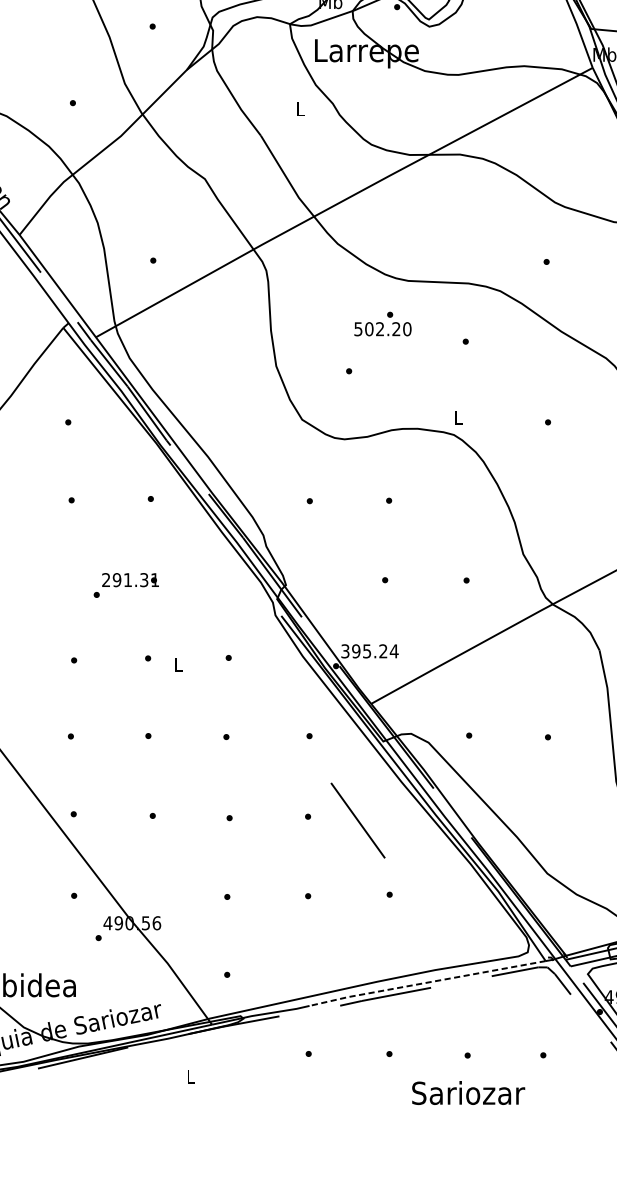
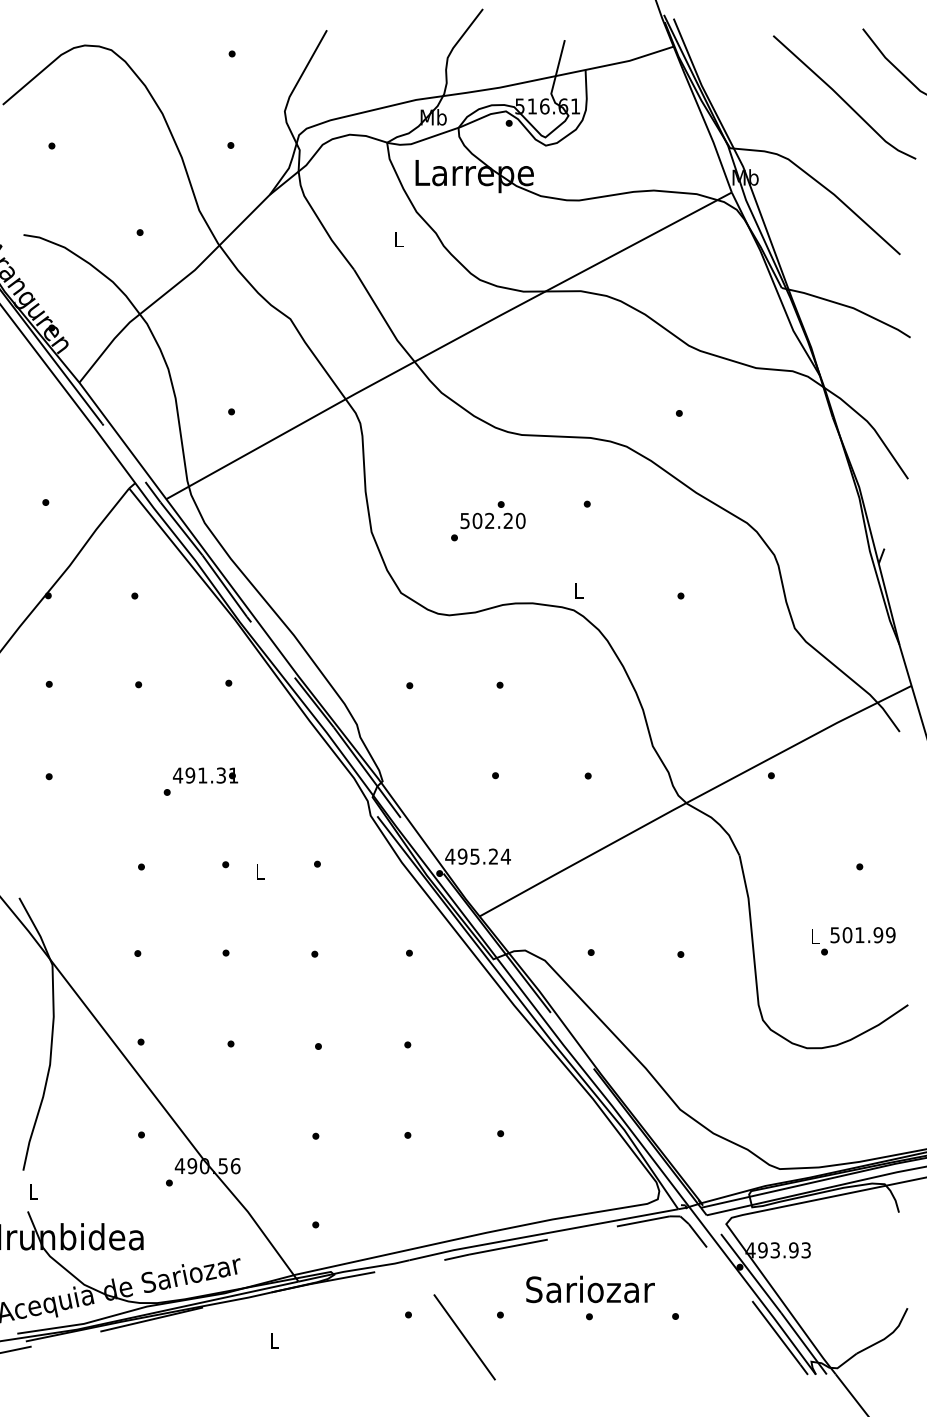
text: (382, 324) -> (492, 515), moved
text: (105, 580) -> (177, 775), 291.31 -> 491.31
text: (345, 651) -> (450, 856), 395.24 -> 495.24
line: (357, 820) -> (464, 1337), moved
line: (426, 982) -> (542, 1233), dashed -> solid
text: (468, 1093) -> (590, 1289), moved

